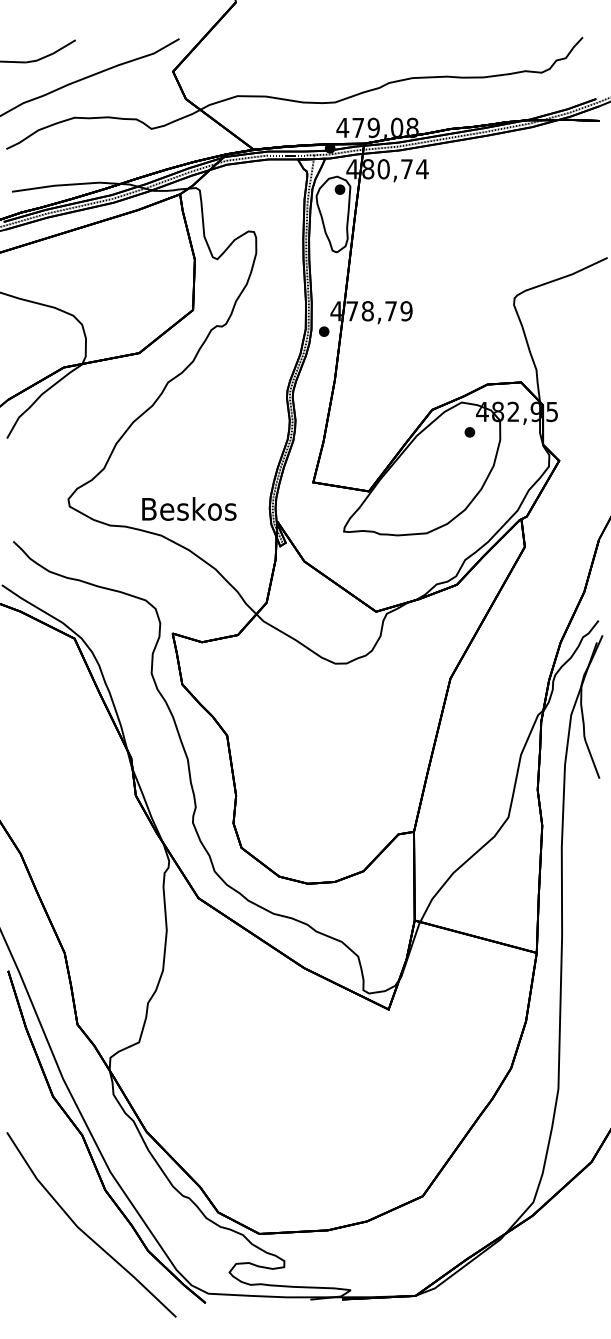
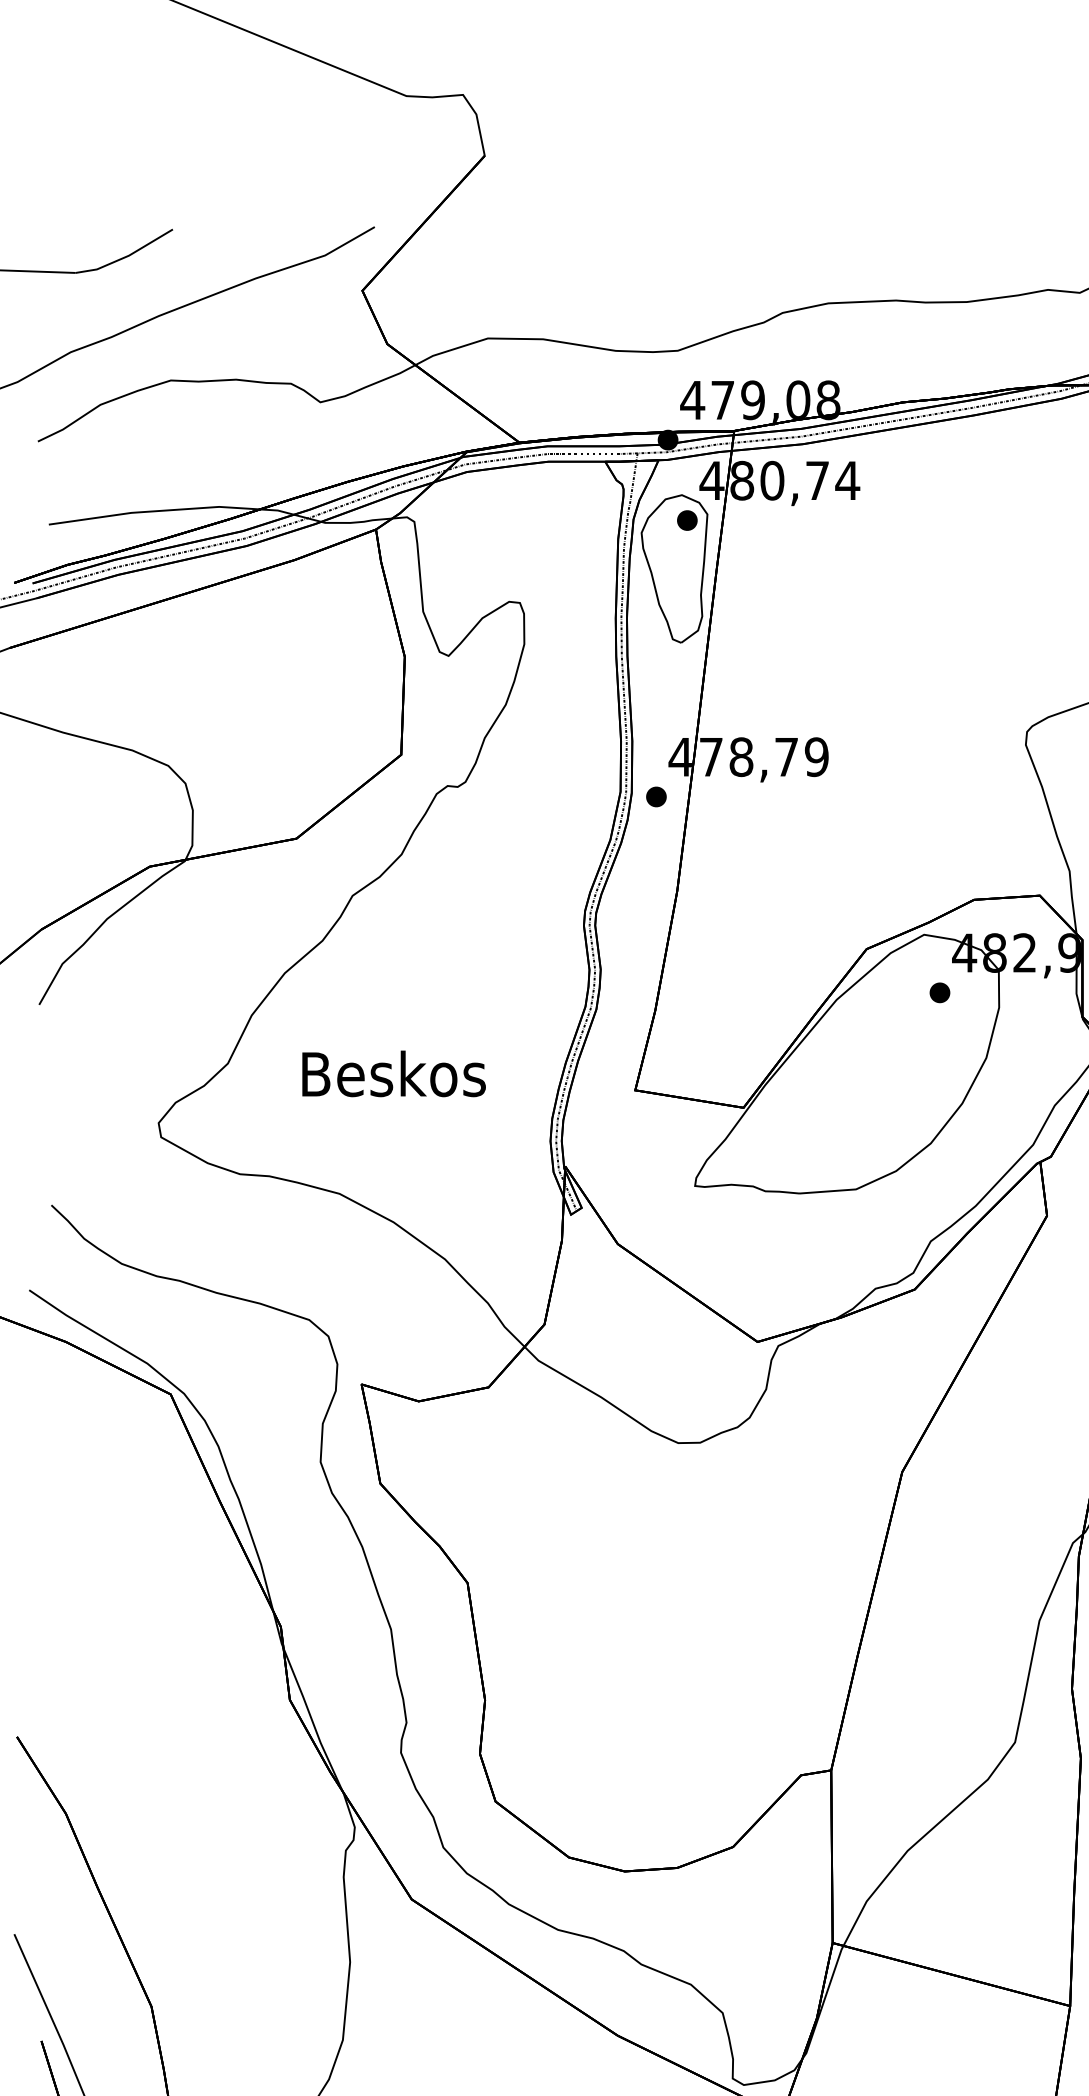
text: (189, 508) -> (394, 1072), moved

